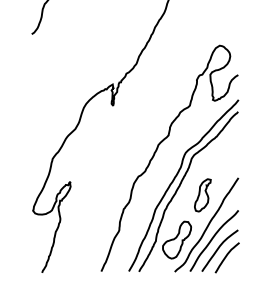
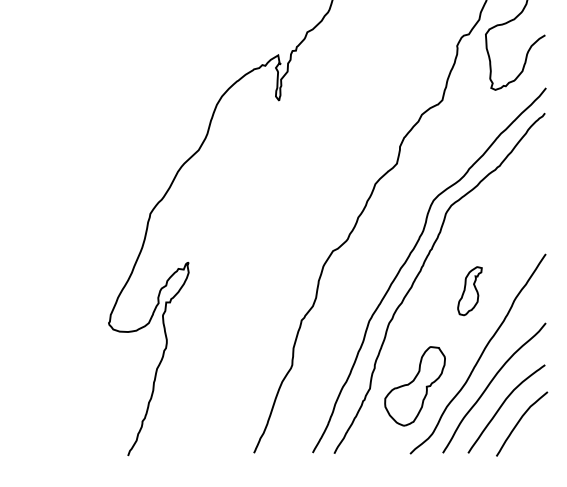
part: (202, 195) -> (469, 291), size x0.7

